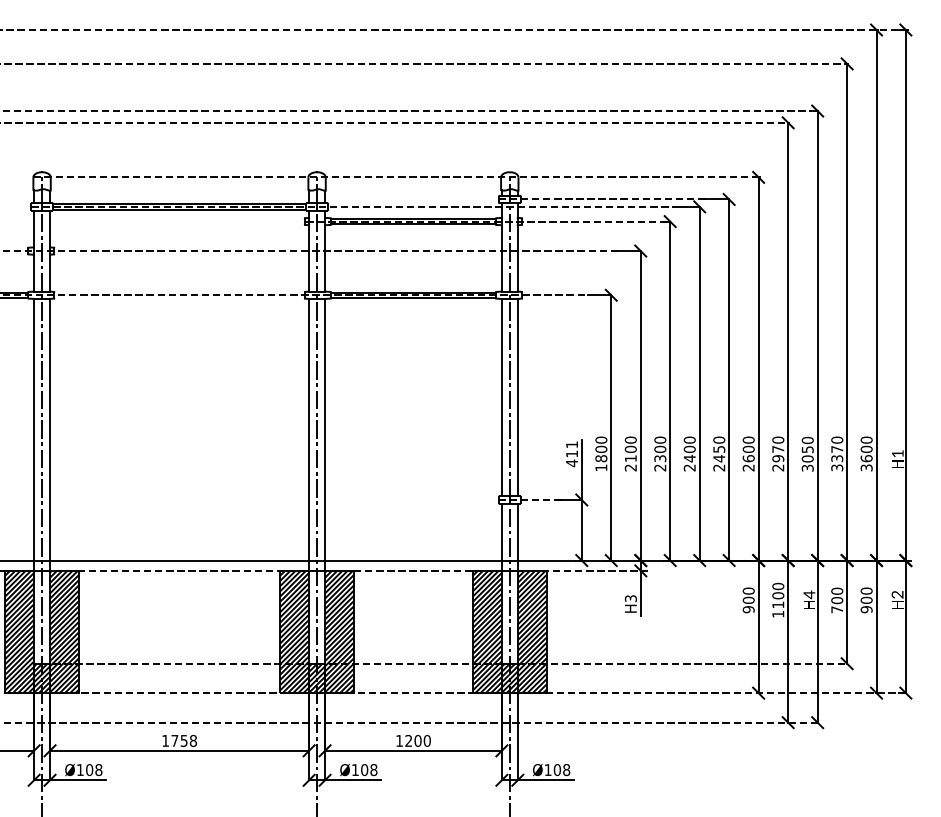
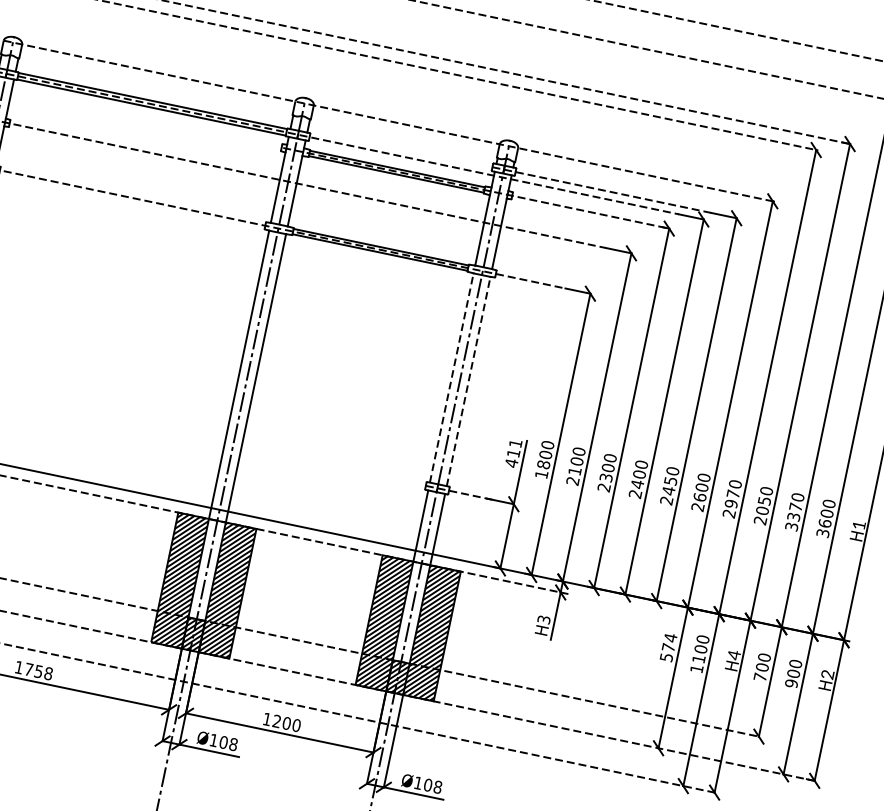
line: (501, 397) -> (451, 377), solid -> dashed
line: (517, 397) -> (468, 381), solid -> dashed
text: (807, 467) -> (760, 519), 3050 -> 2050
text: (748, 600) -> (668, 647), 900 -> 574

